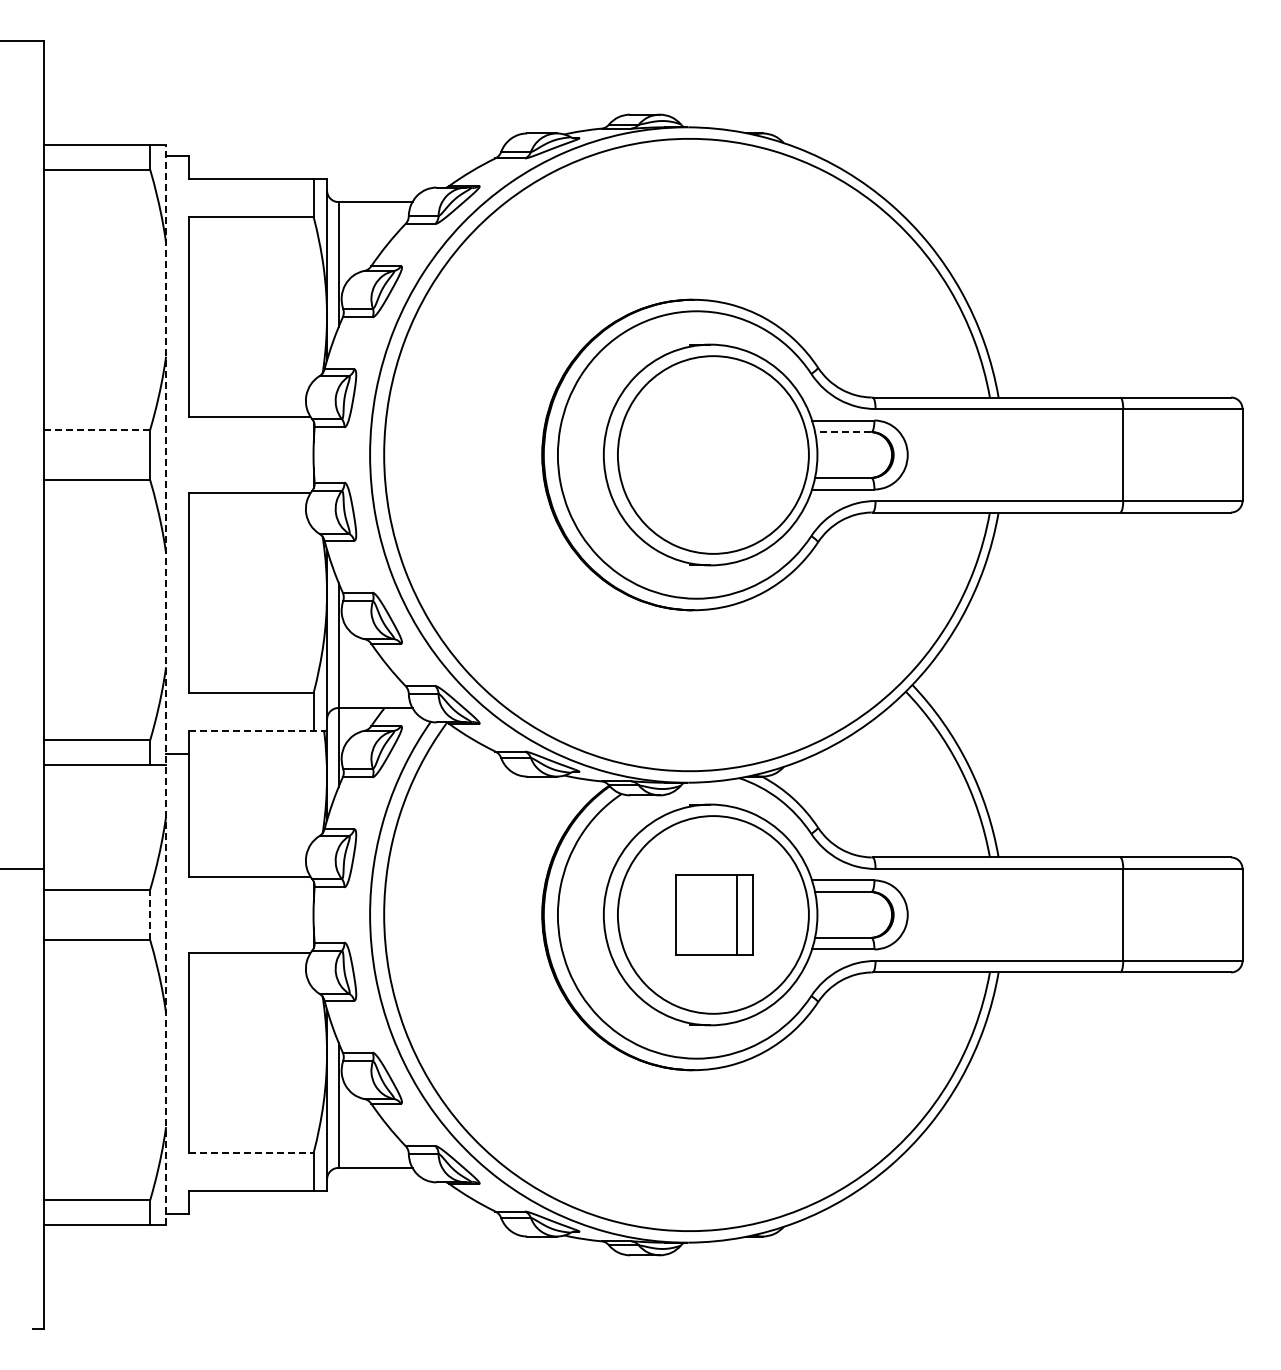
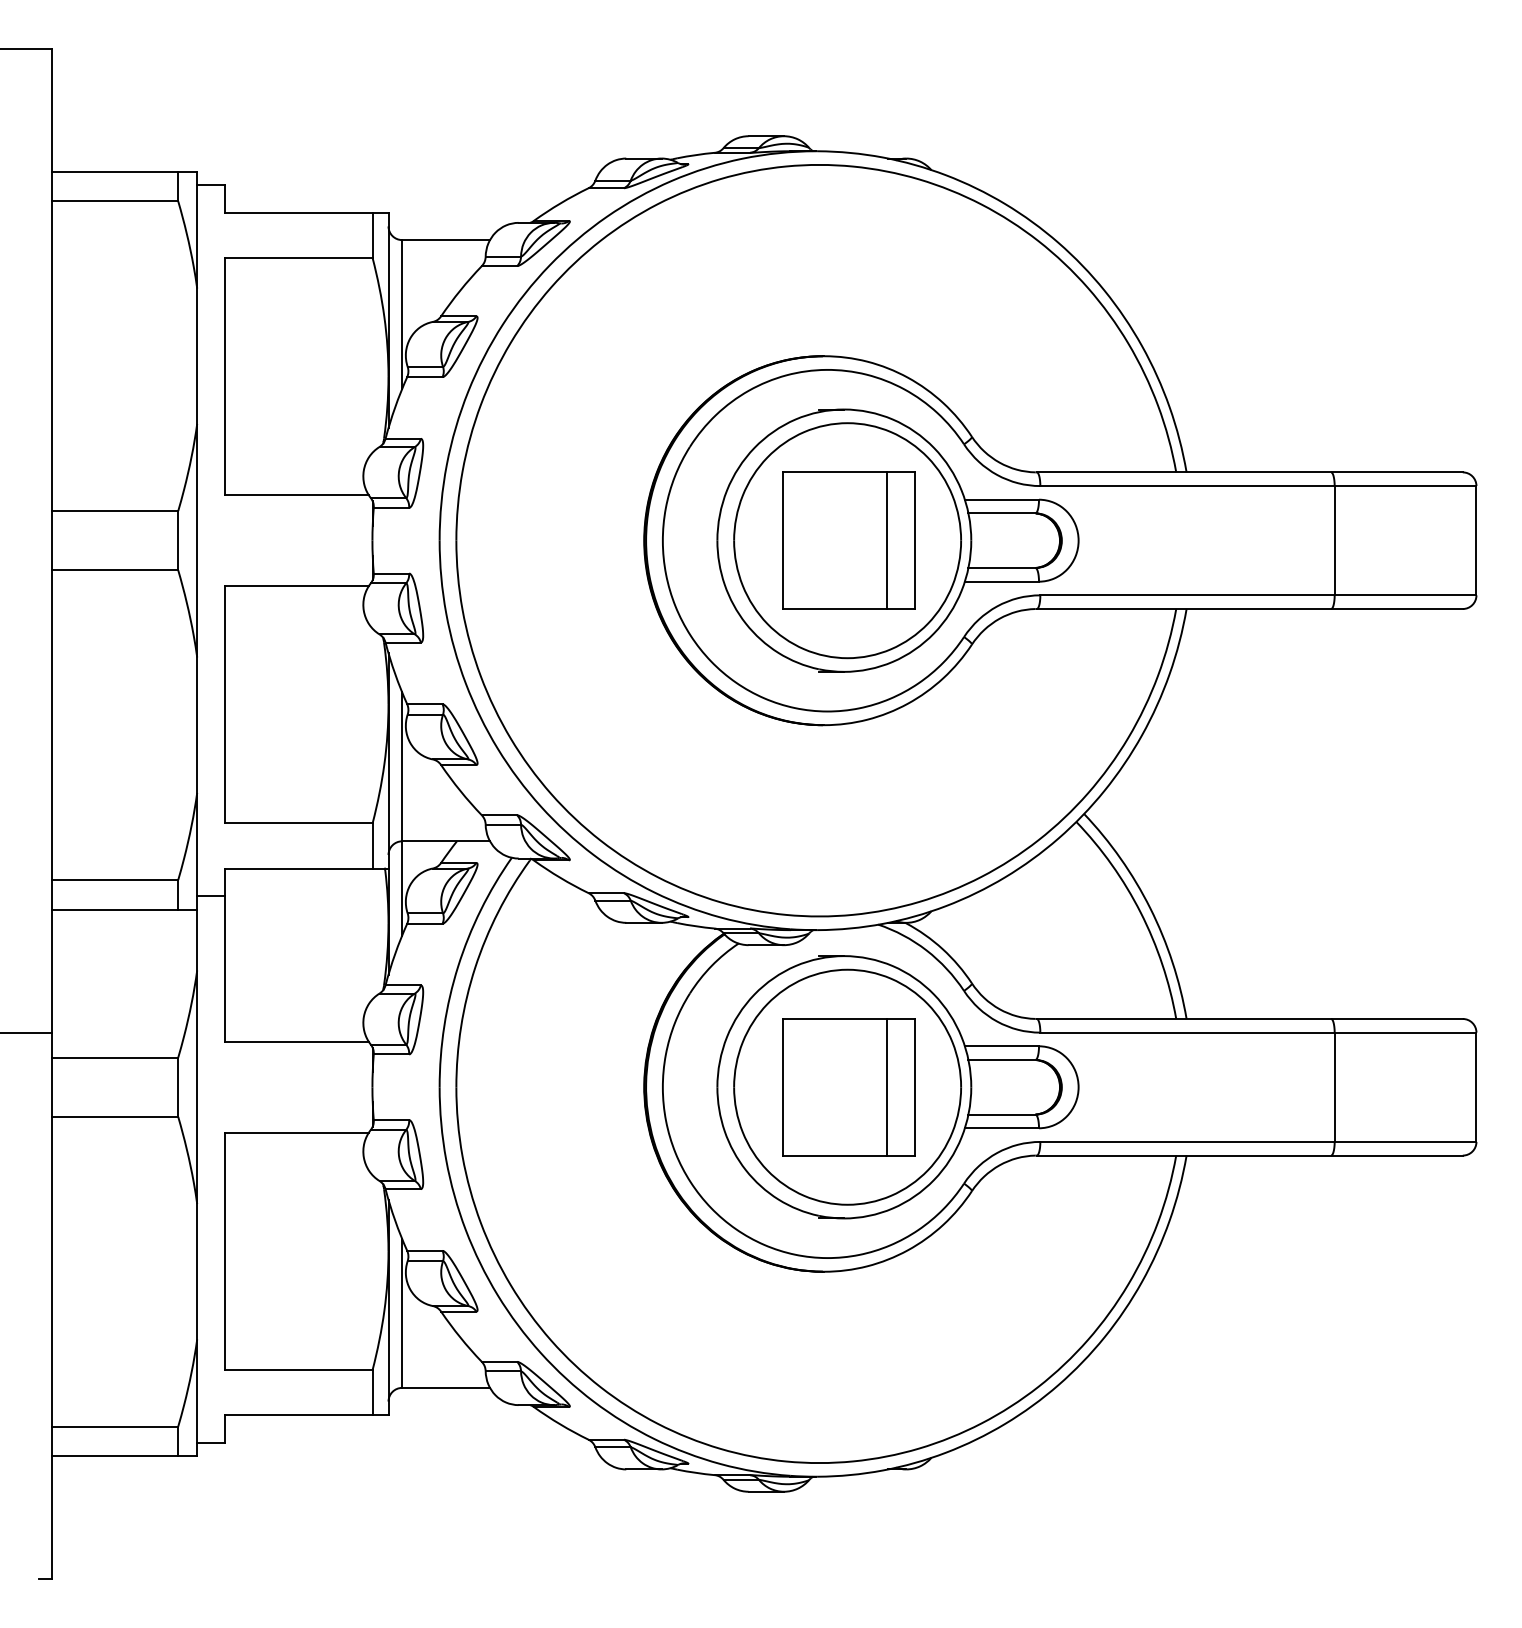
line: (97, 430) -> (115, 511), dashed -> solid
line: (842, 432) -> (1001, 513), dashed -> solid
part: (714, 455) -> (848, 541), added
line: (166, 684) -> (197, 813), dashed -> solid
line: (258, 730) -> (307, 868), dashed -> solid
line: (150, 914) -> (178, 1086), dashed -> solid
part: (714, 914) -> (848, 1086), size x1.43
line: (251, 1152) -> (298, 1369), dashed -> solid

